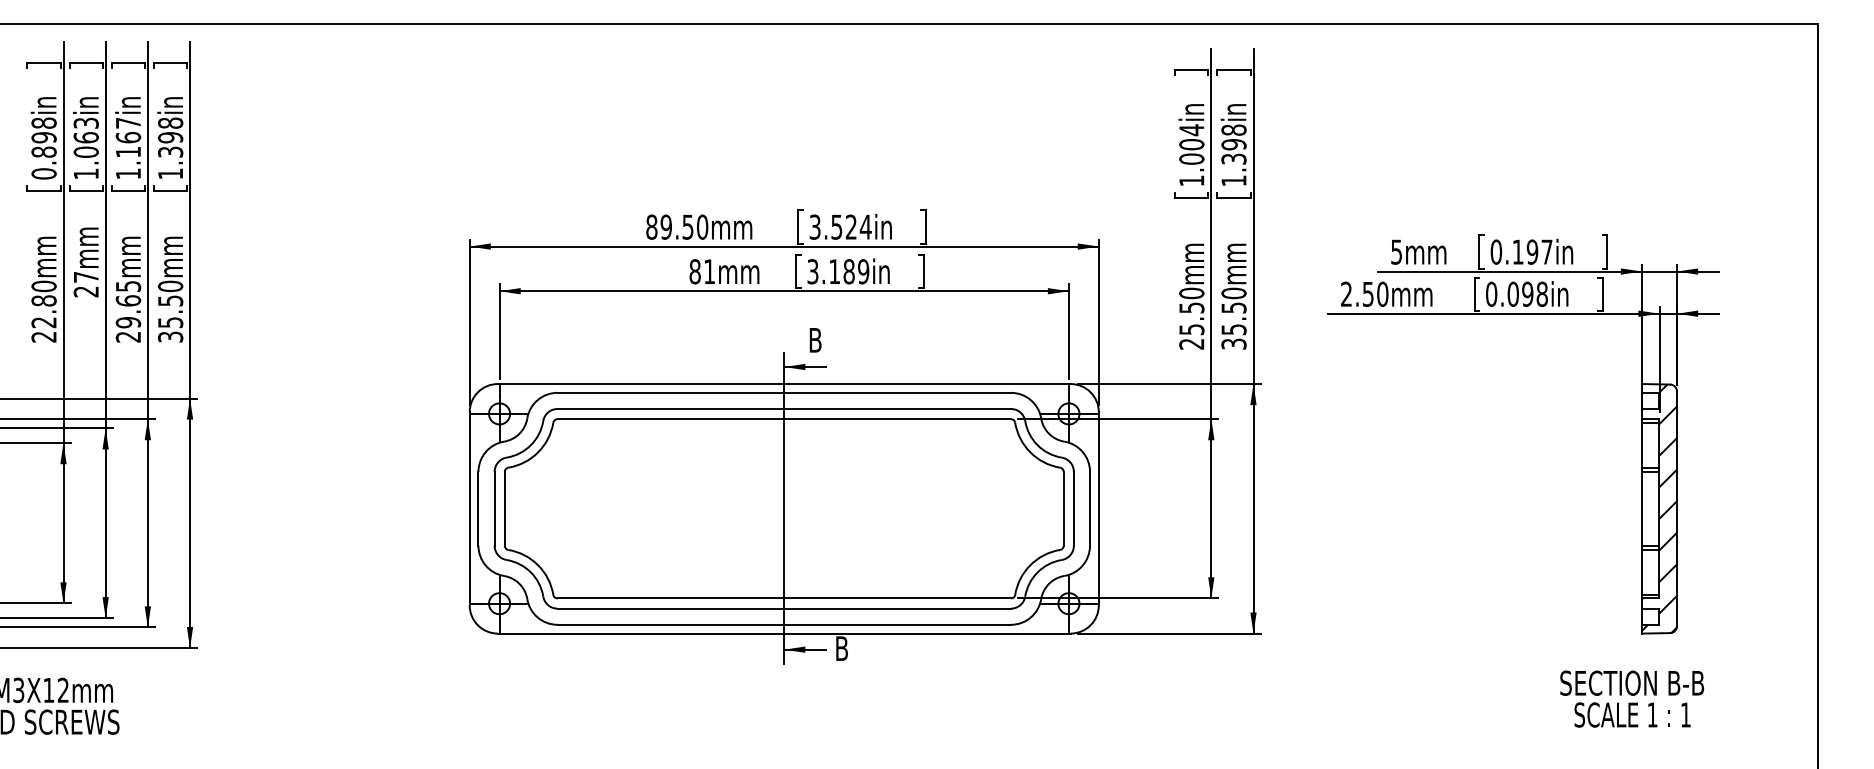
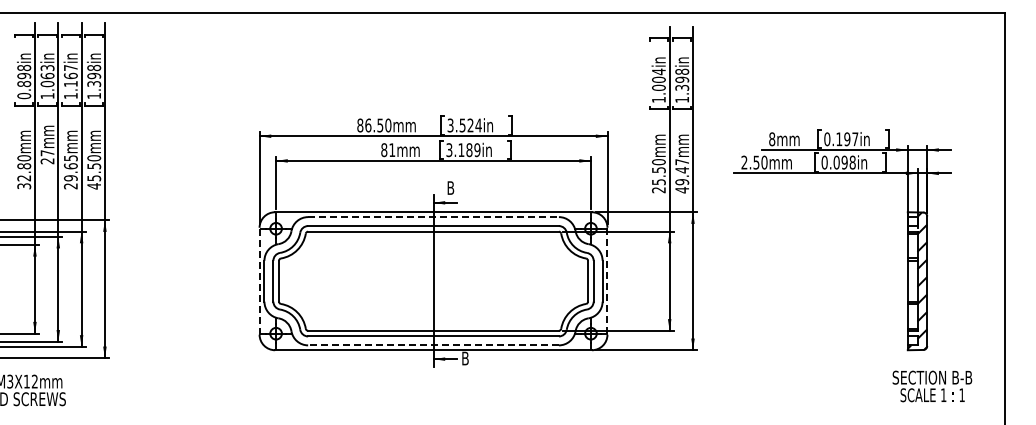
text: (666, 227) -> (368, 125), 89.50mm -> 86.50mm
text: (1397, 252) -> (772, 139), 5mm -> 8mm
text: (1234, 319) -> (682, 176), 35.50mm -> 49.47mm
text: (44, 337) -> (24, 186), 22.80mm -> 32.80mm
text: (171, 337) -> (94, 186), 35.50mm -> 45.50mm
line: (785, 393) -> (434, 217), solid -> dashed
line: (469, 507) -> (259, 280), solid -> dashed
line: (1098, 509) -> (607, 281), solid -> dashed
line: (784, 625) -> (433, 345), solid -> dashed
text: (1632, 699) -> (932, 386), moved

